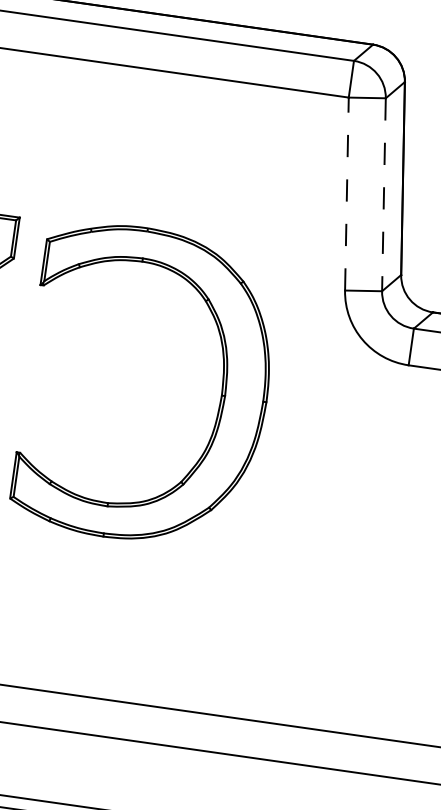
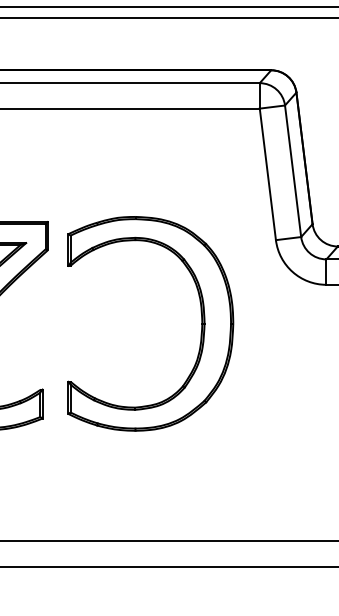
line: (346, 192) -> (267, 173), dashed -> solid
line: (384, 195) -> (293, 171), dashed -> solid

